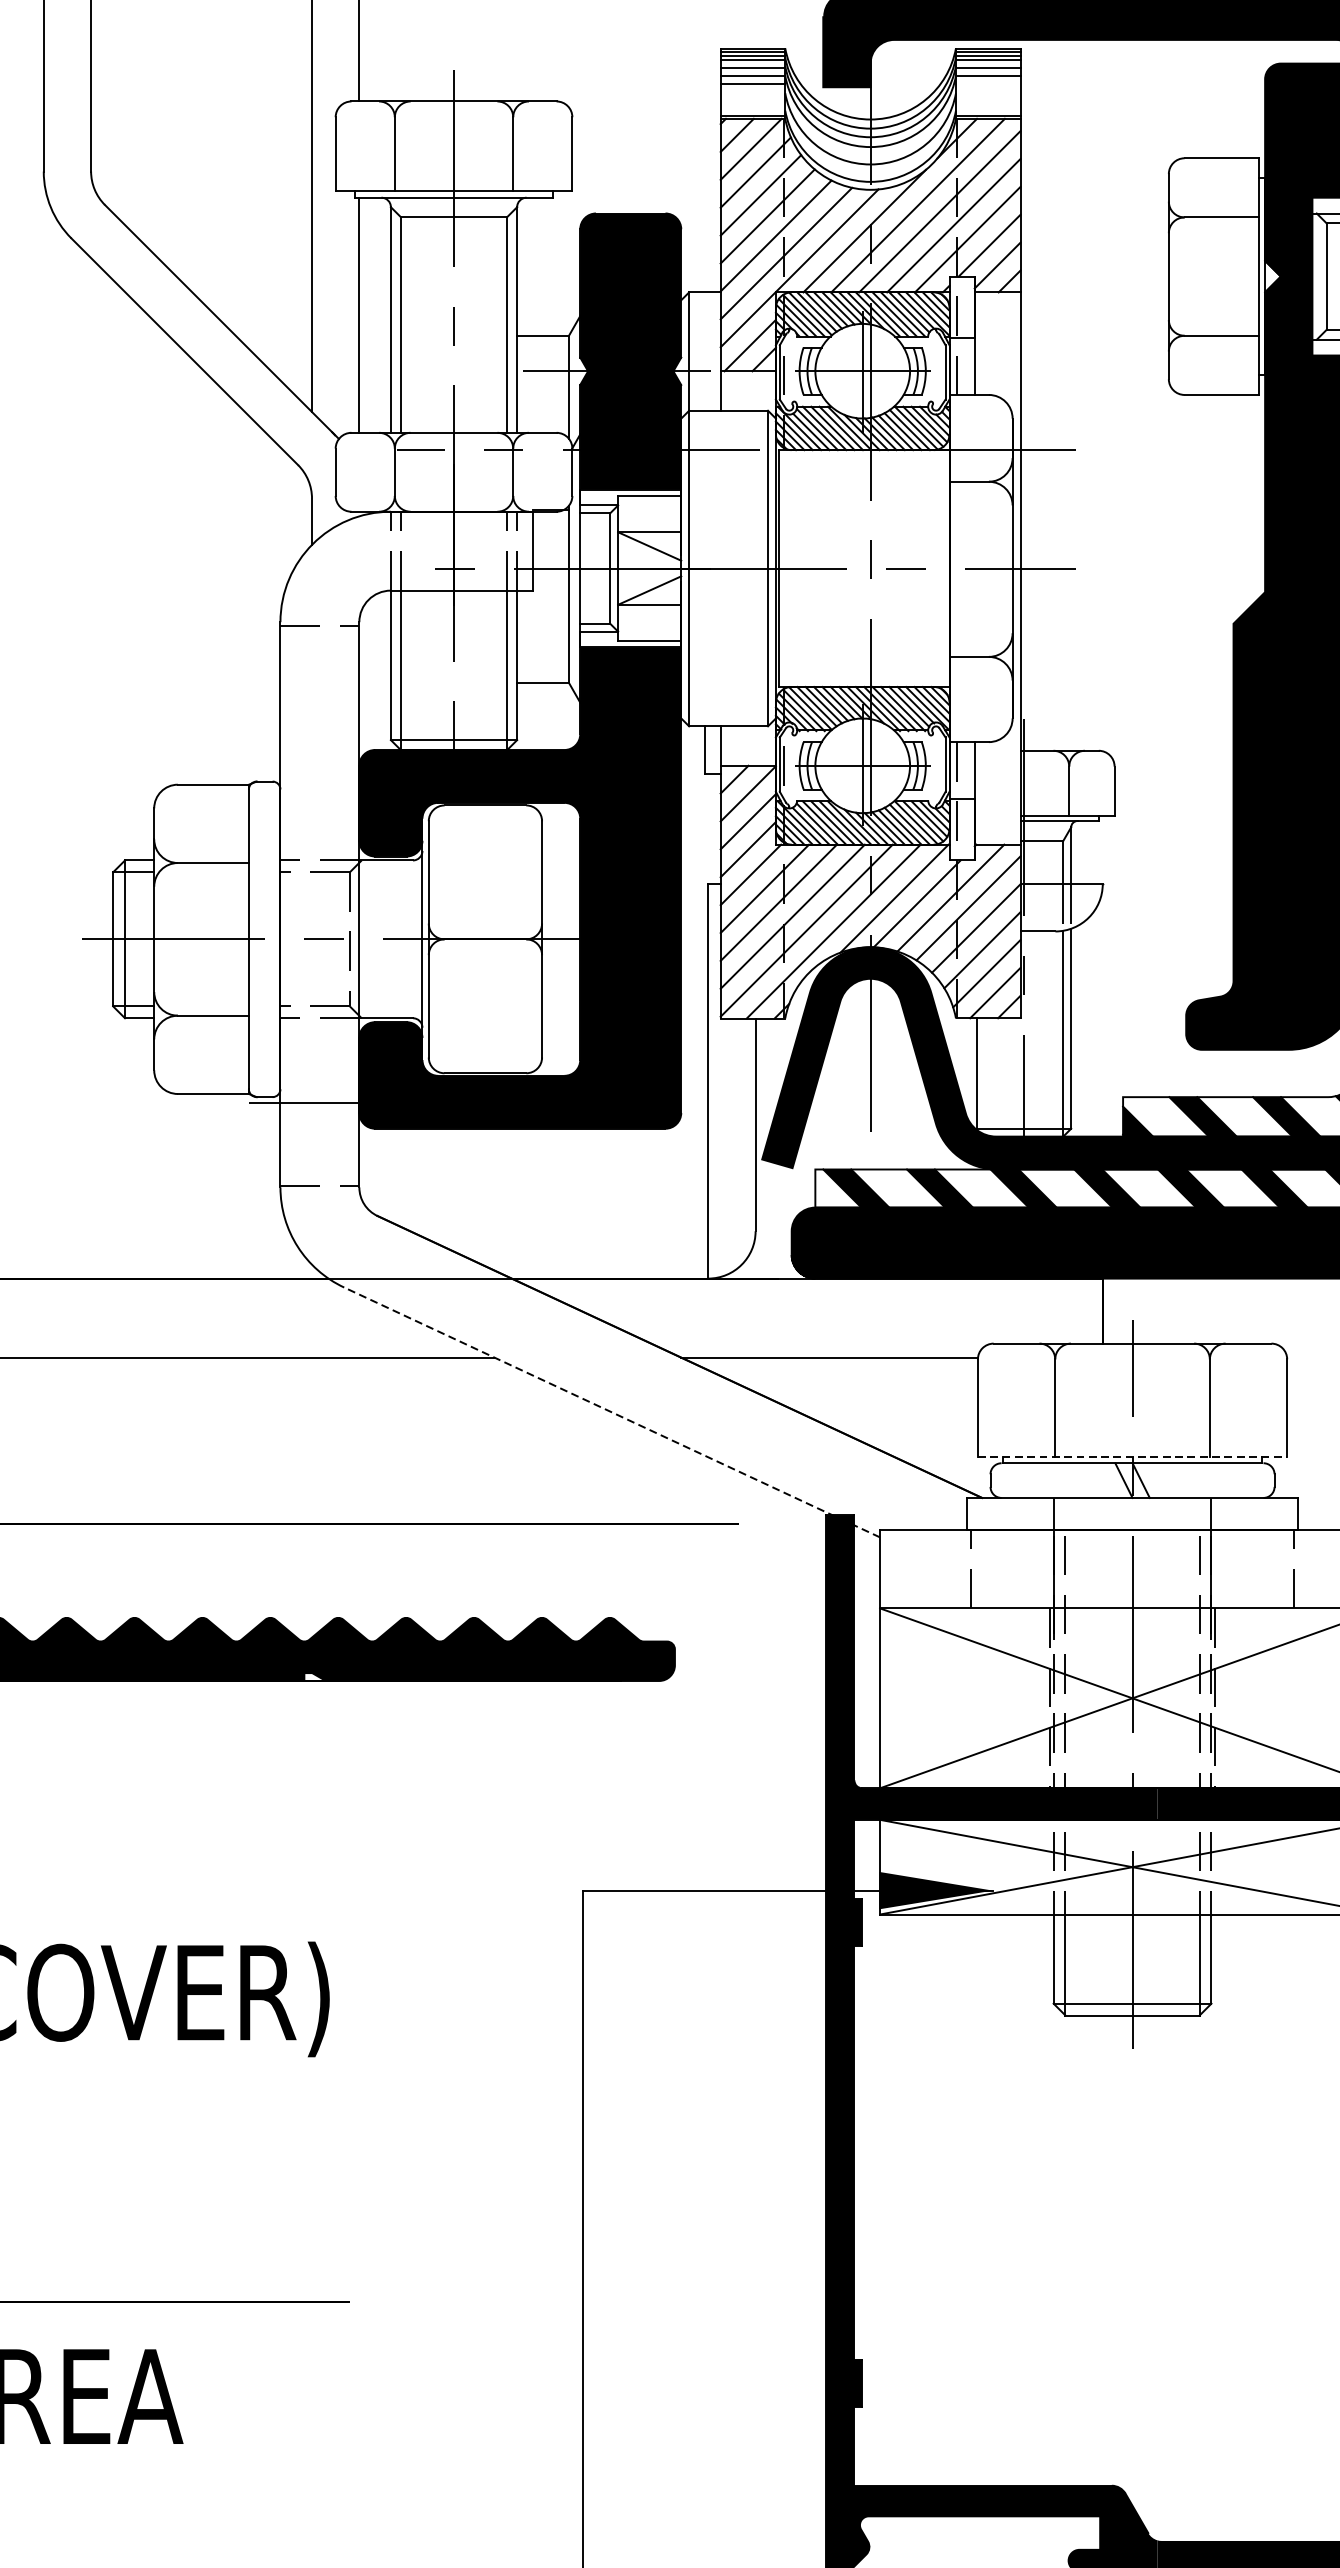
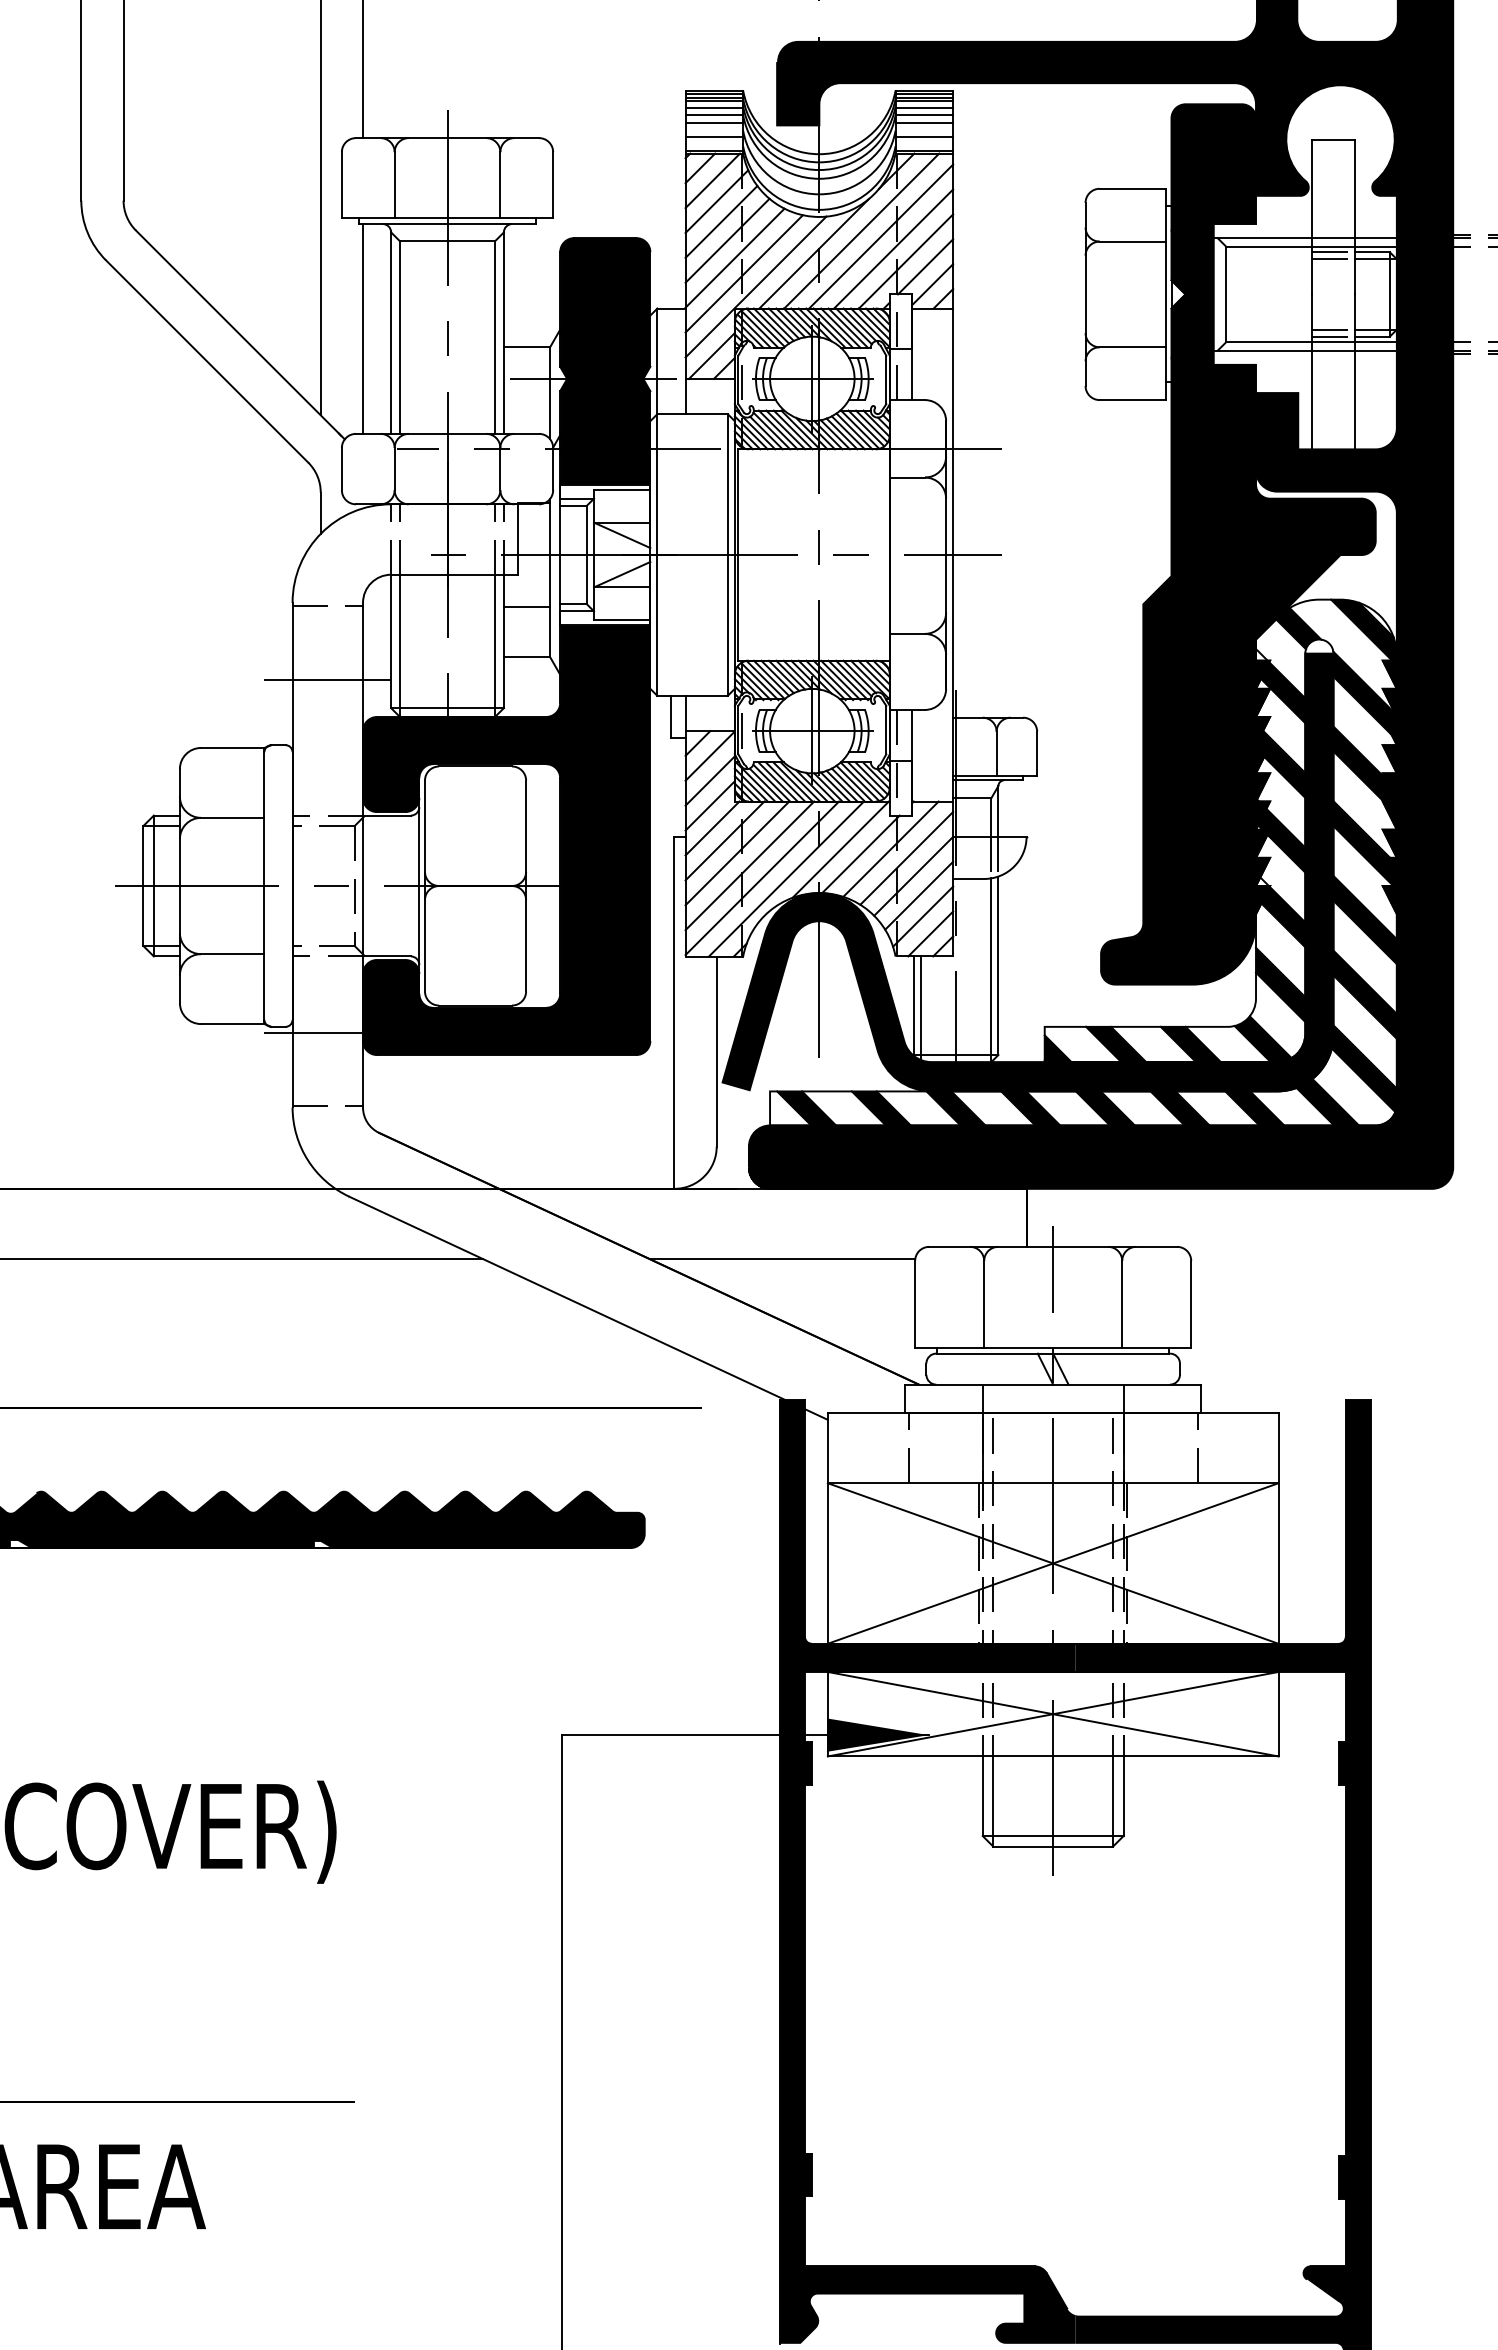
line: (988, 83) -> (924, 122), added
line: (753, 99) -> (714, 136), added
line: (988, 99) -> (924, 136), added
line: (542, 626) -> (526, 606), added
line: (319, 709) -> (327, 680), added
line: (983, 1077) -> (920, 1009), added
line: (611, 1412) -> (588, 1308), dashed -> solid
line: (1132, 1457) -> (1053, 1348), dashed -> solid

